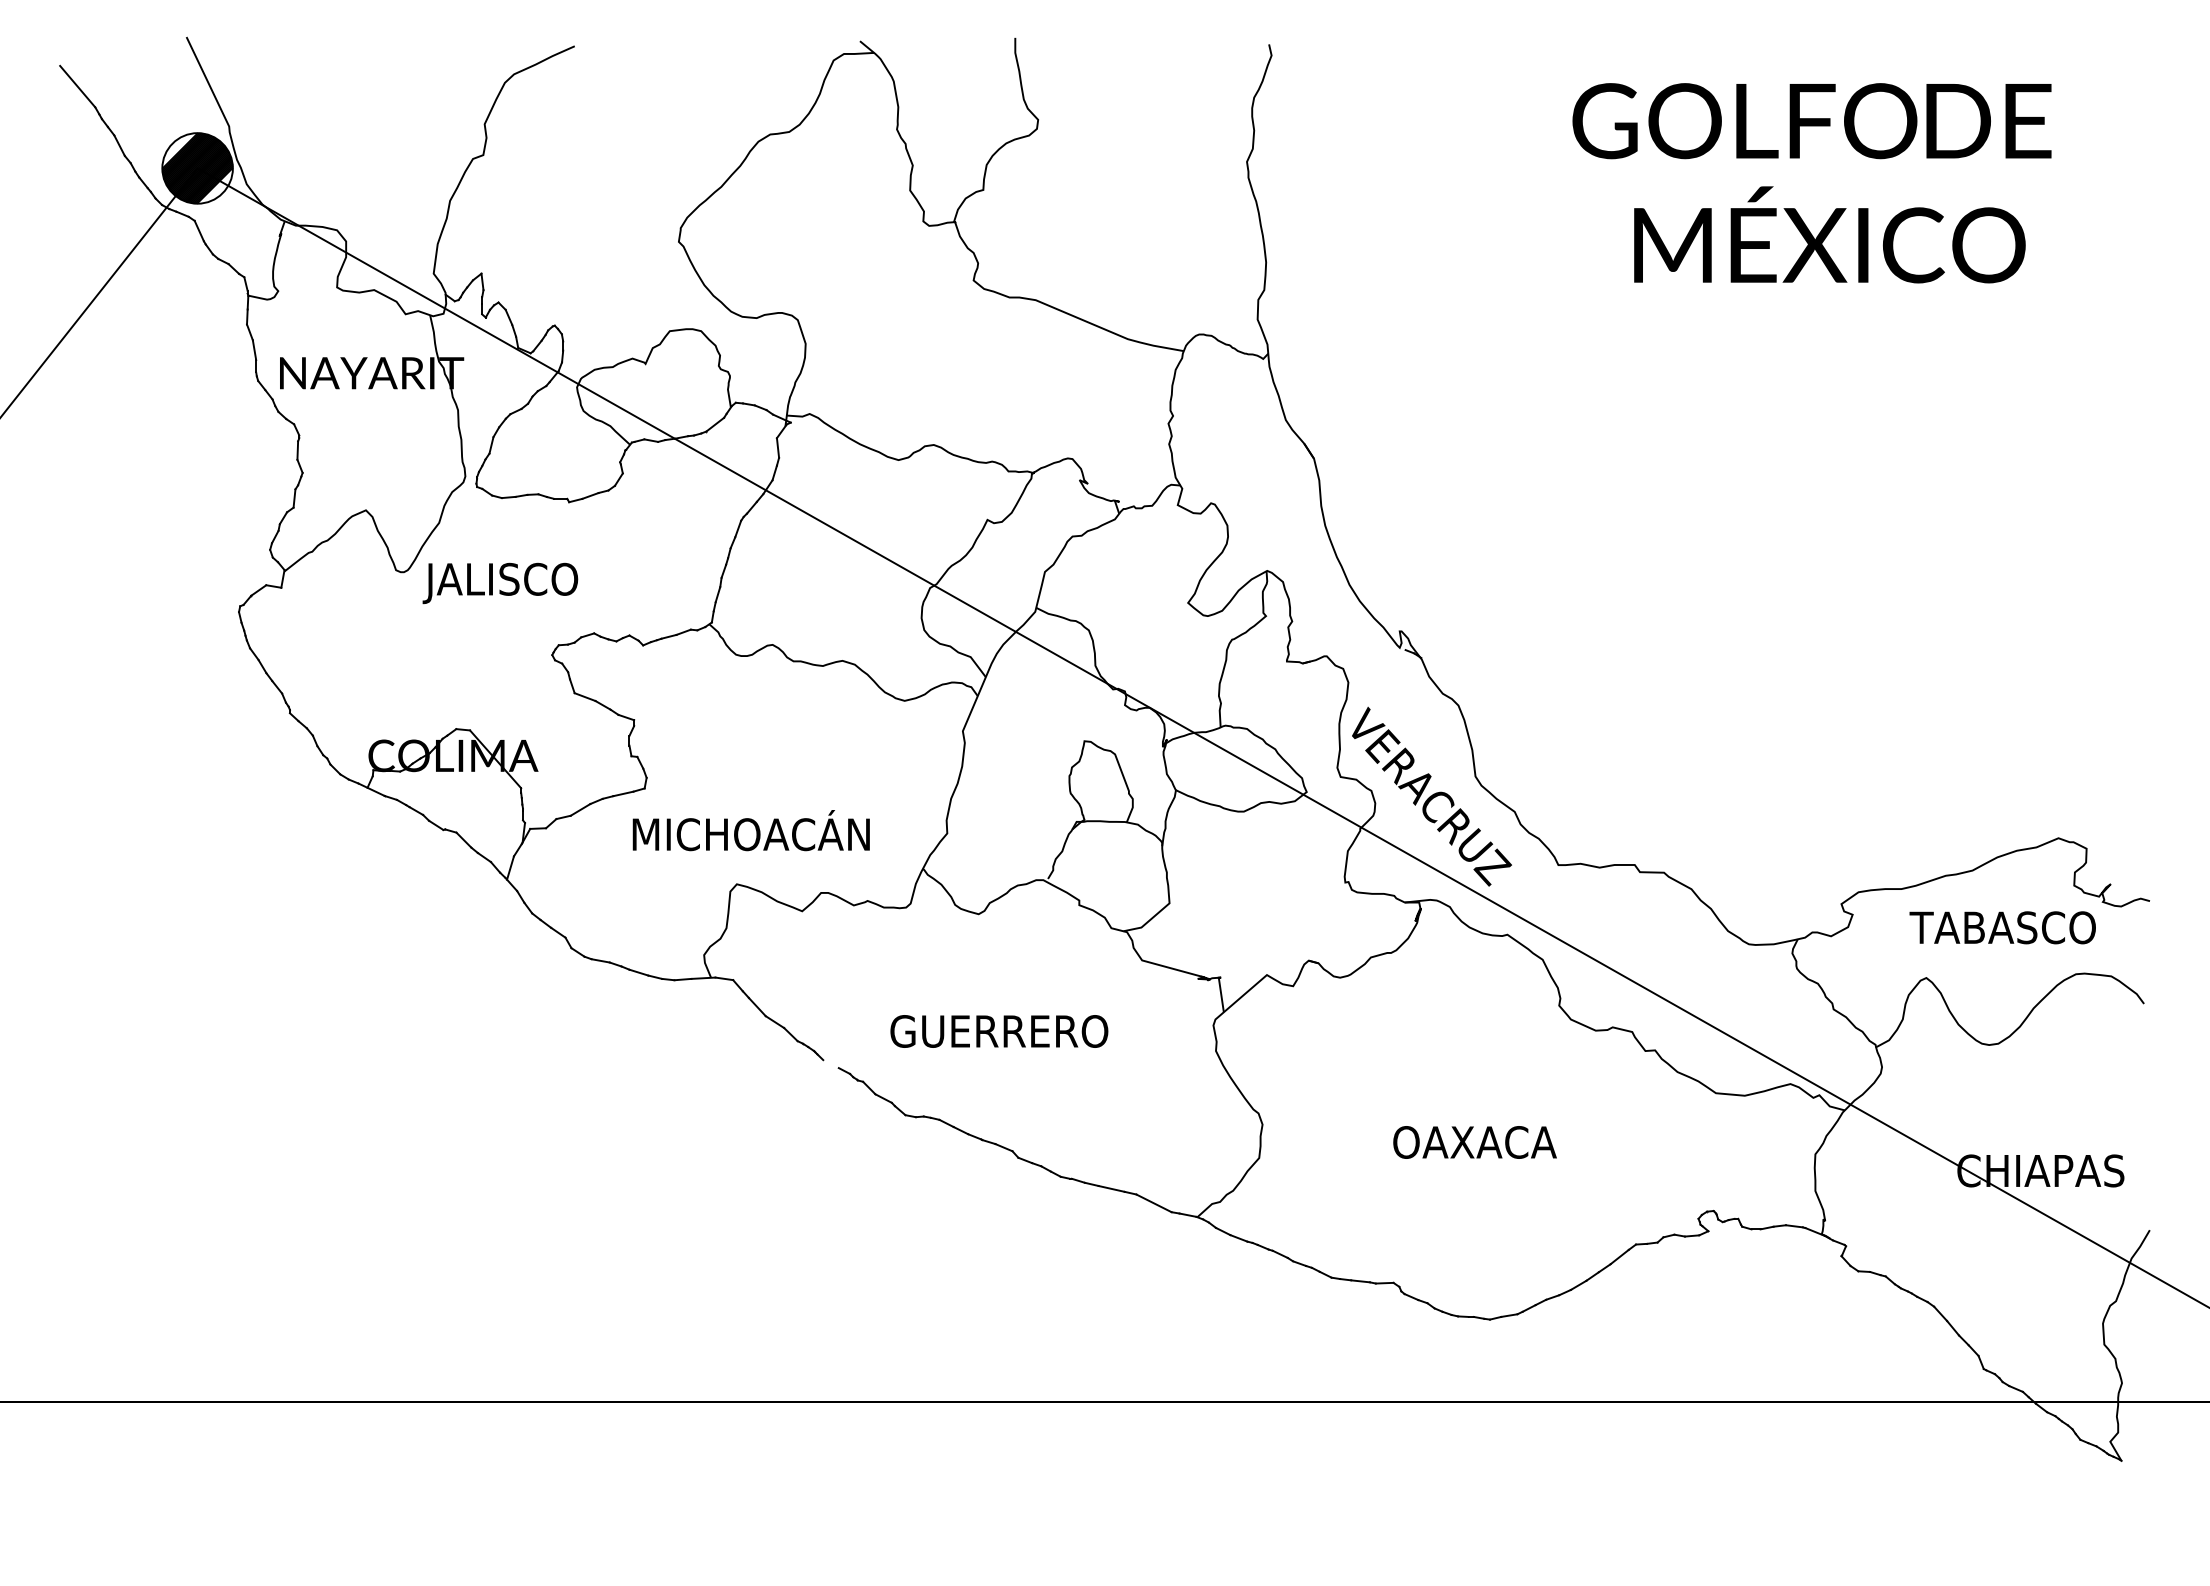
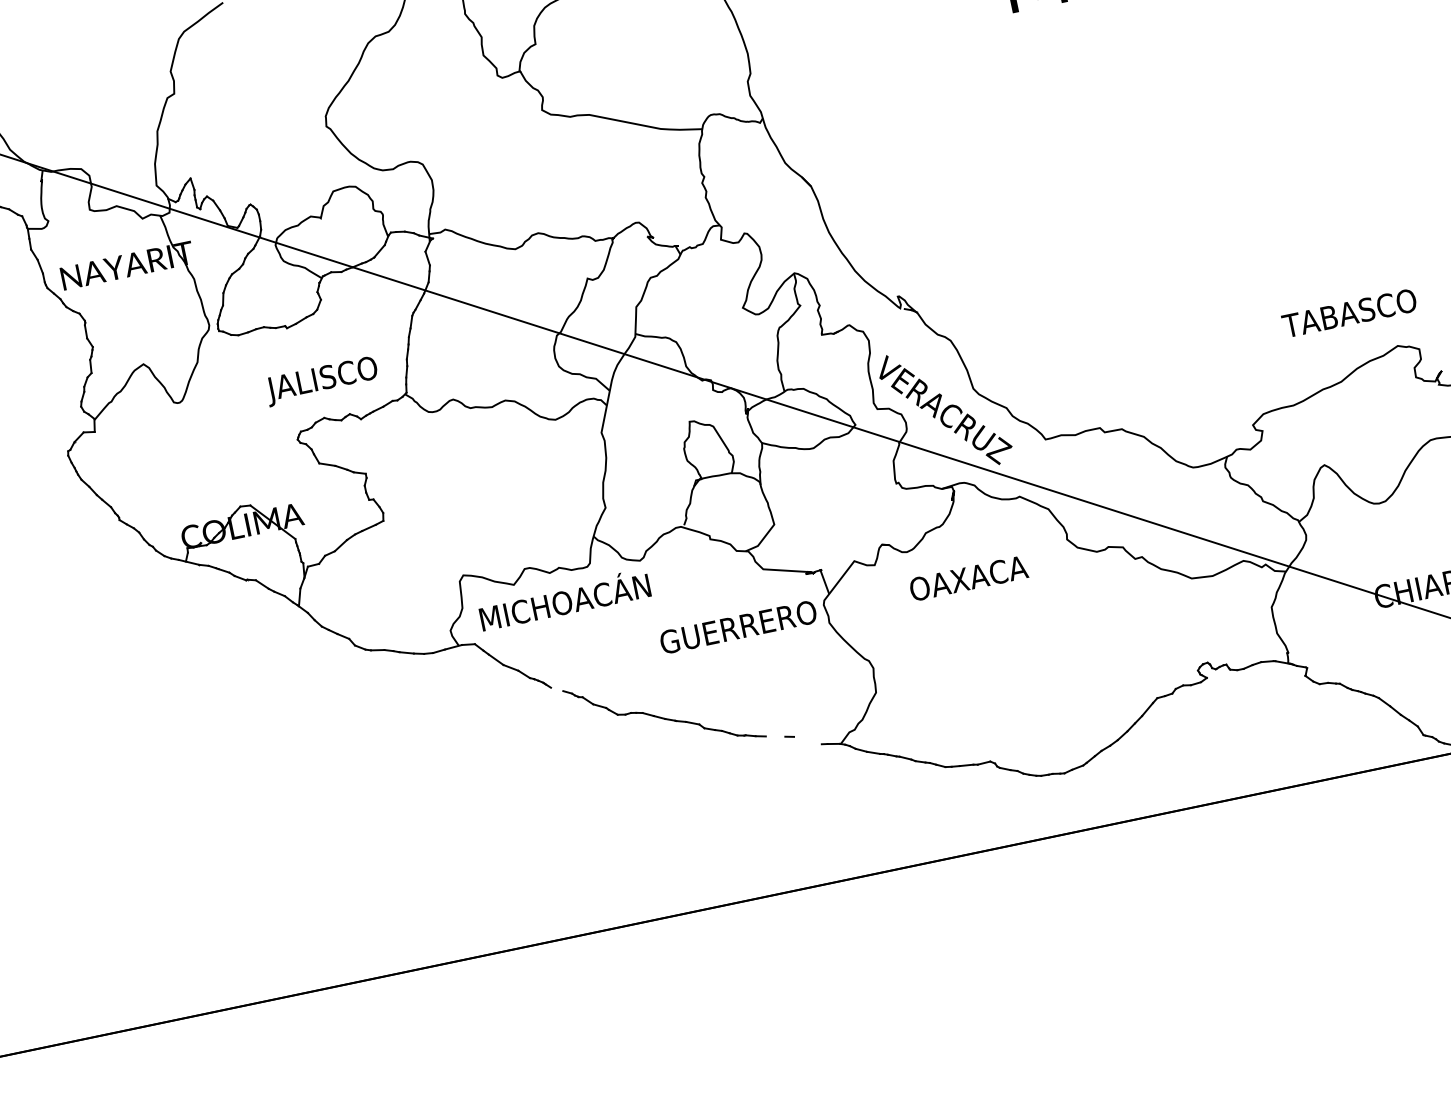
text: (500, 583) -> (322, 381), moved
text: (750, 830) -> (564, 599), moved
text: (2002, 927) -> (1349, 313), moved
text: (999, 1031) -> (738, 627), moved
text: (1474, 1142) -> (968, 578), moved
line: (1111, 1188) -> (775, 736), removed
line: (1153, 1203) -> (807, 740), removed

